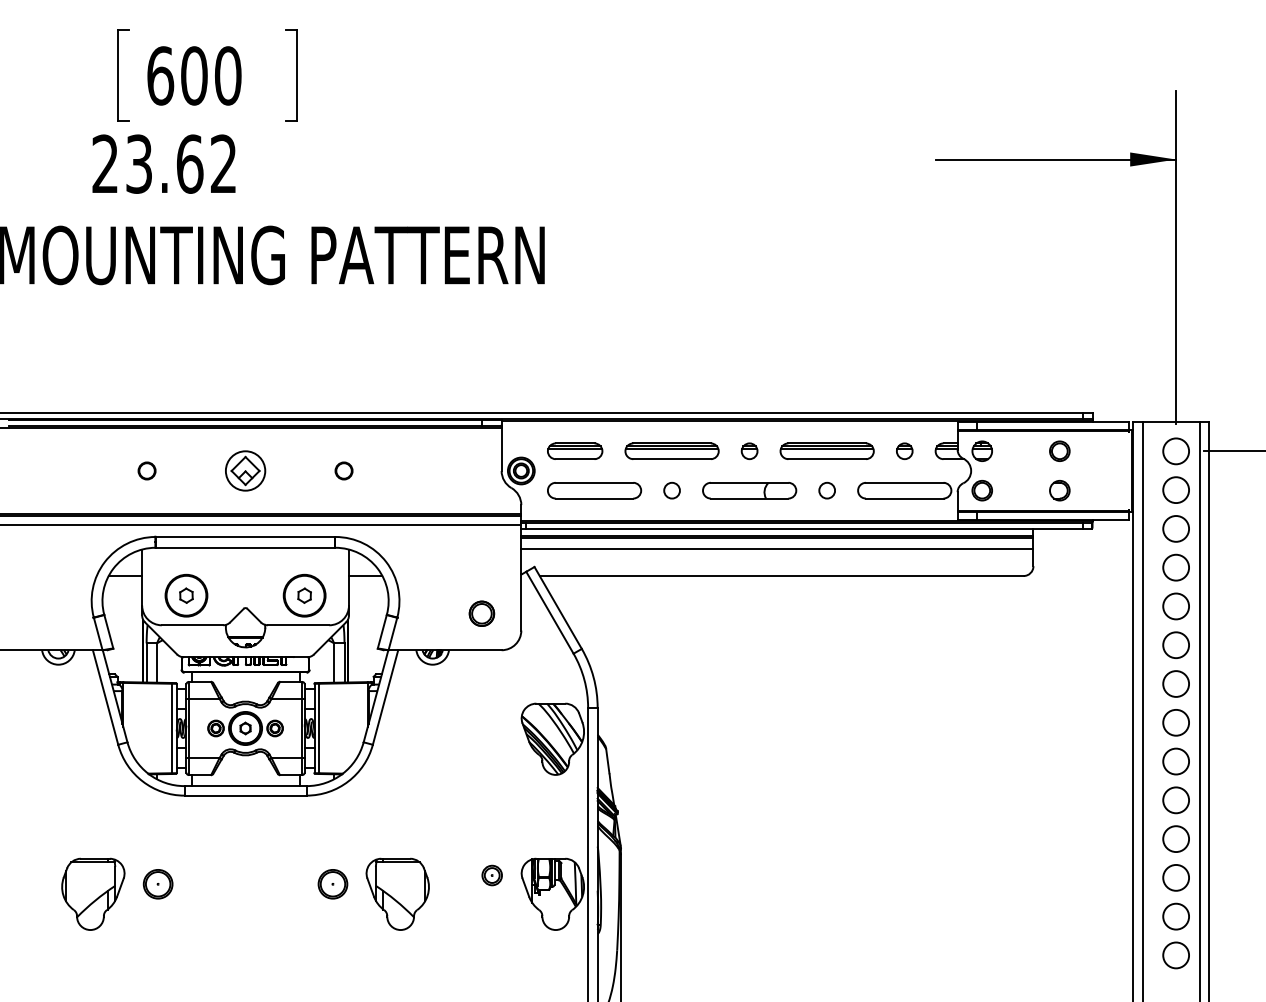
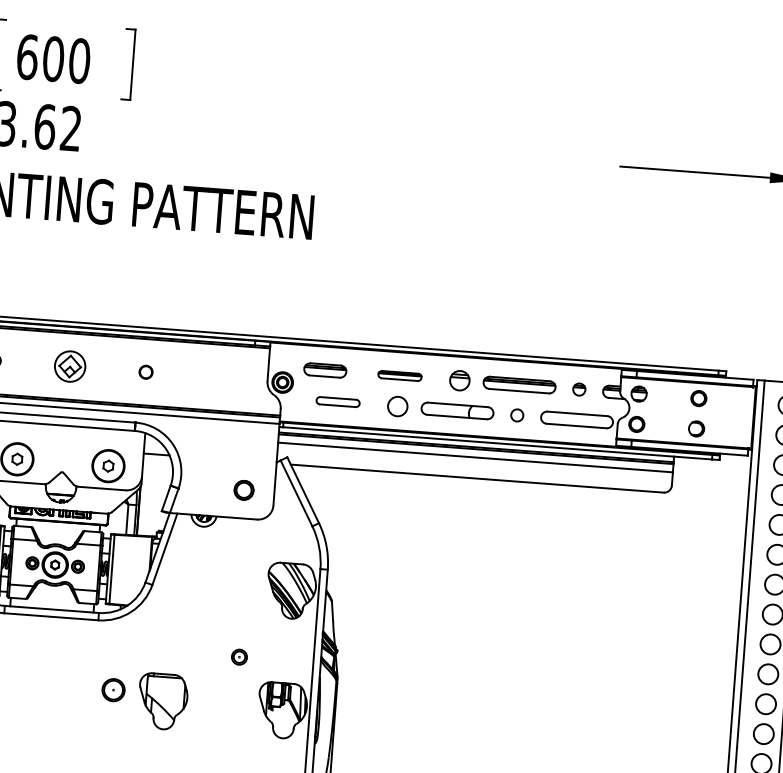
part: (671, 450) -> (399, 375), size x0.6
part: (749, 450) -> (459, 379), size x1.6
part: (594, 490) -> (337, 401), size x0.6
circle: (671, 490) -> (397, 406), size x1.6
part: (491, 875) -> (238, 657), moved

